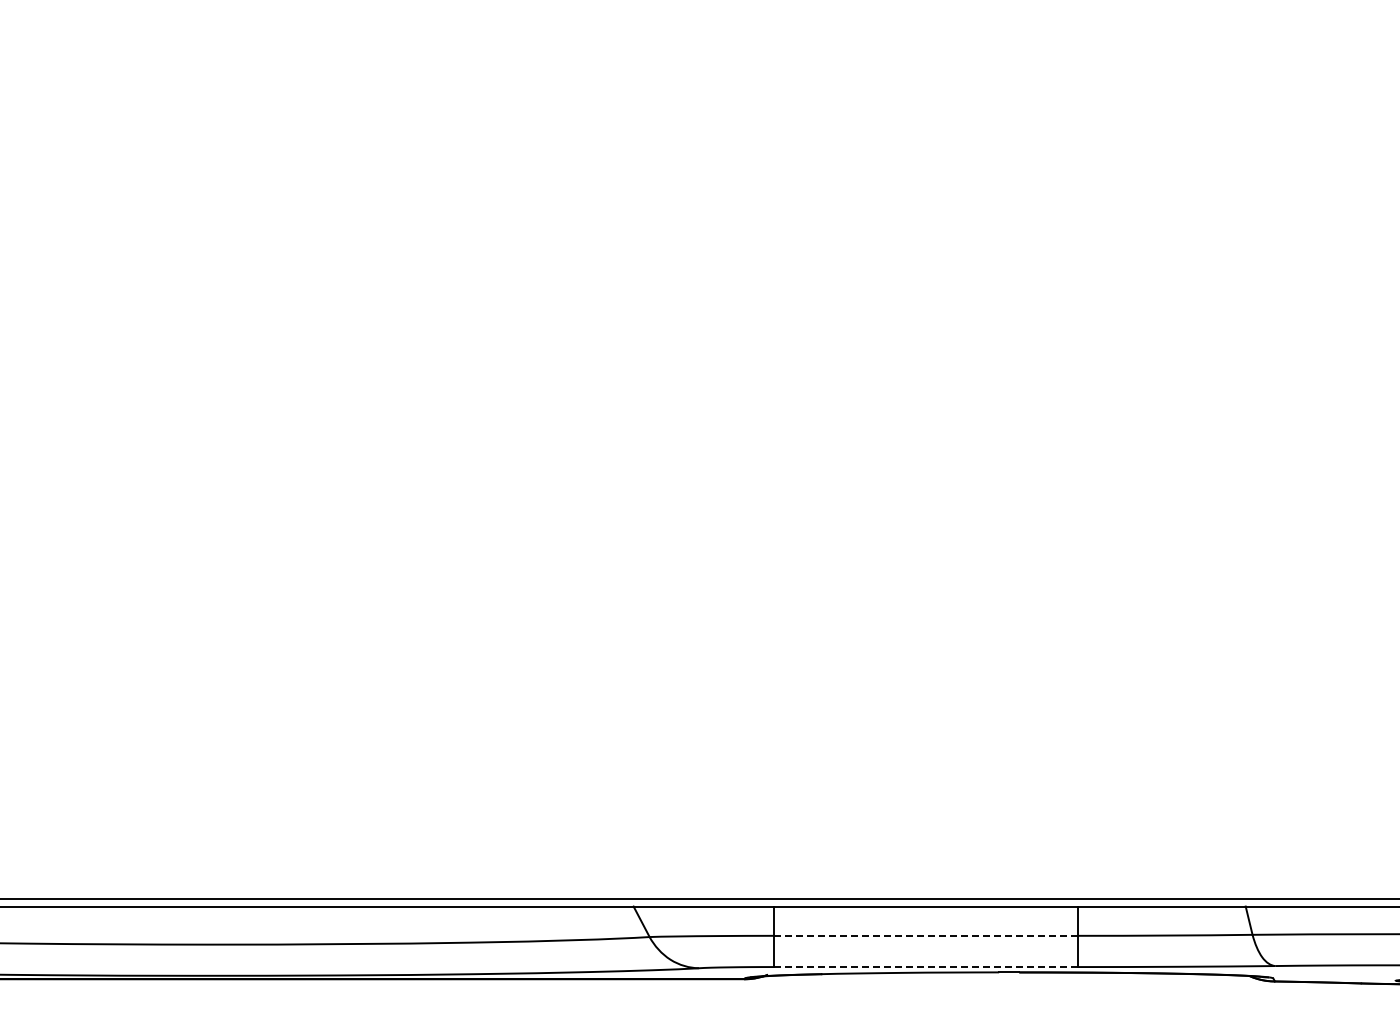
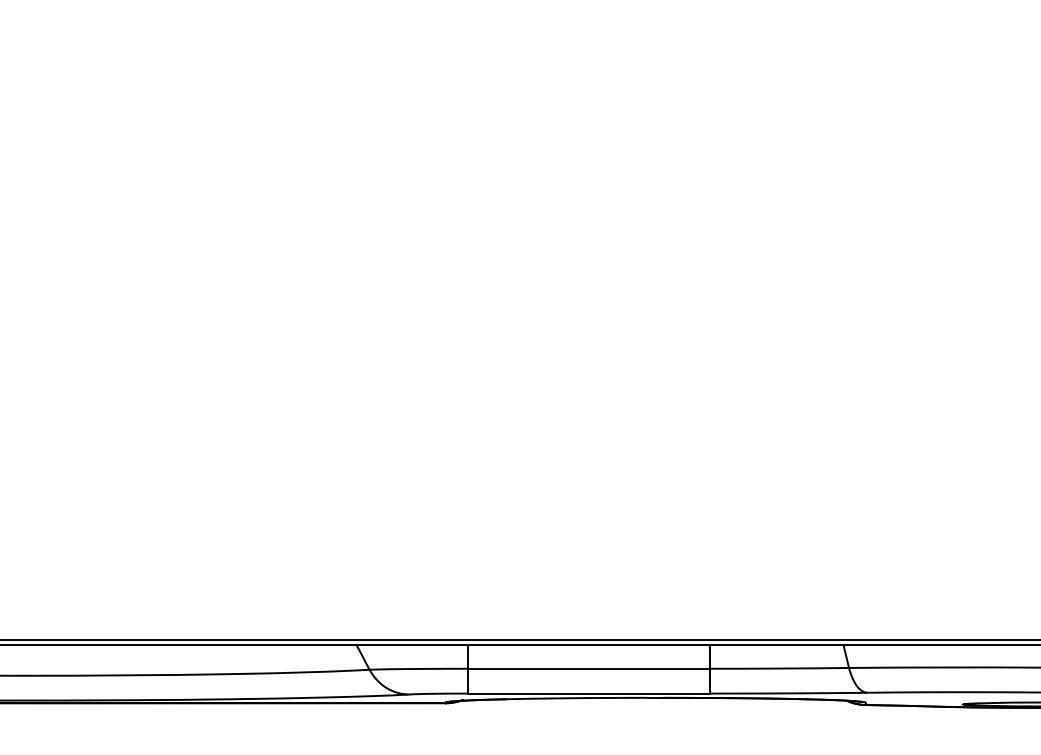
line: (926, 935) -> (589, 668), dashed -> solid
line: (925, 967) -> (588, 693), dashed -> solid

